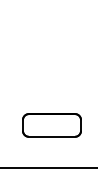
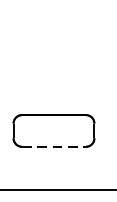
line: (52, 136) -> (54, 146), solid -> dashed

